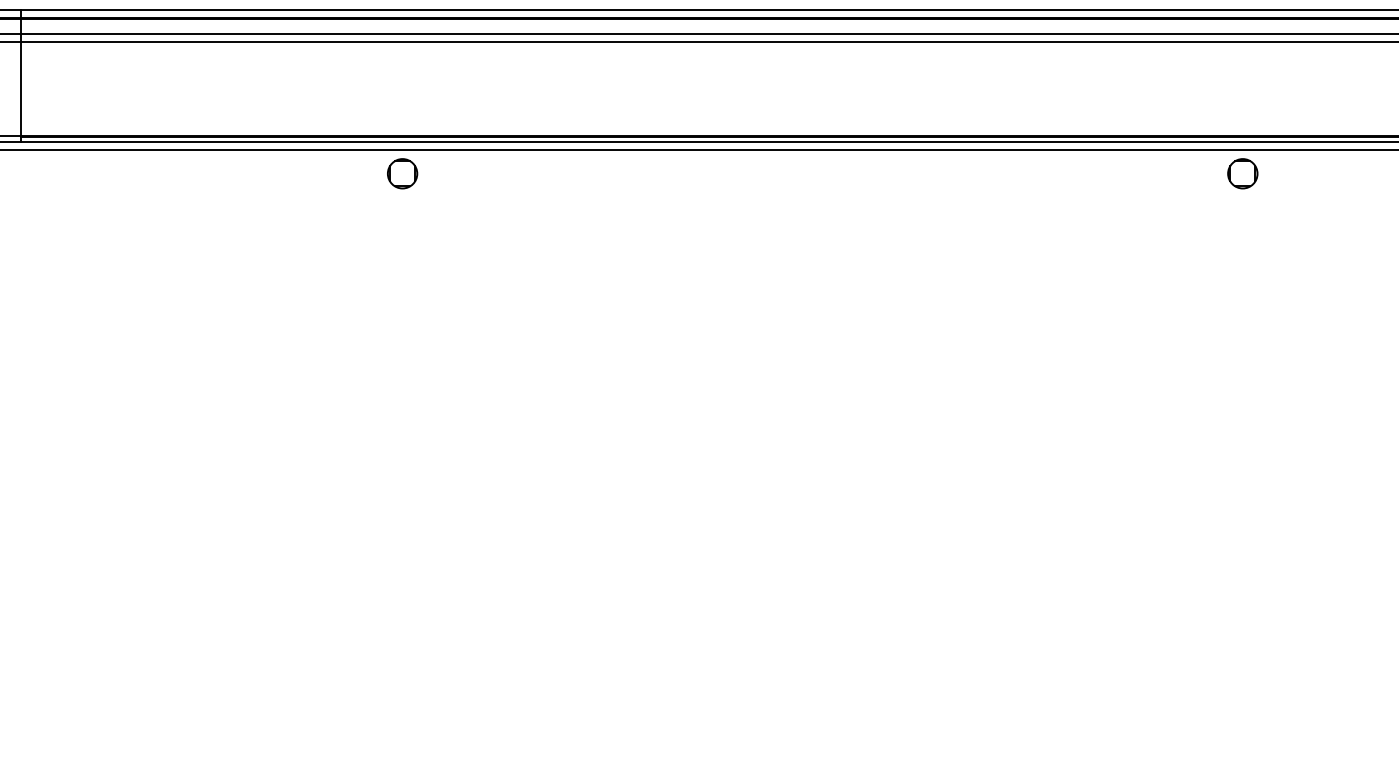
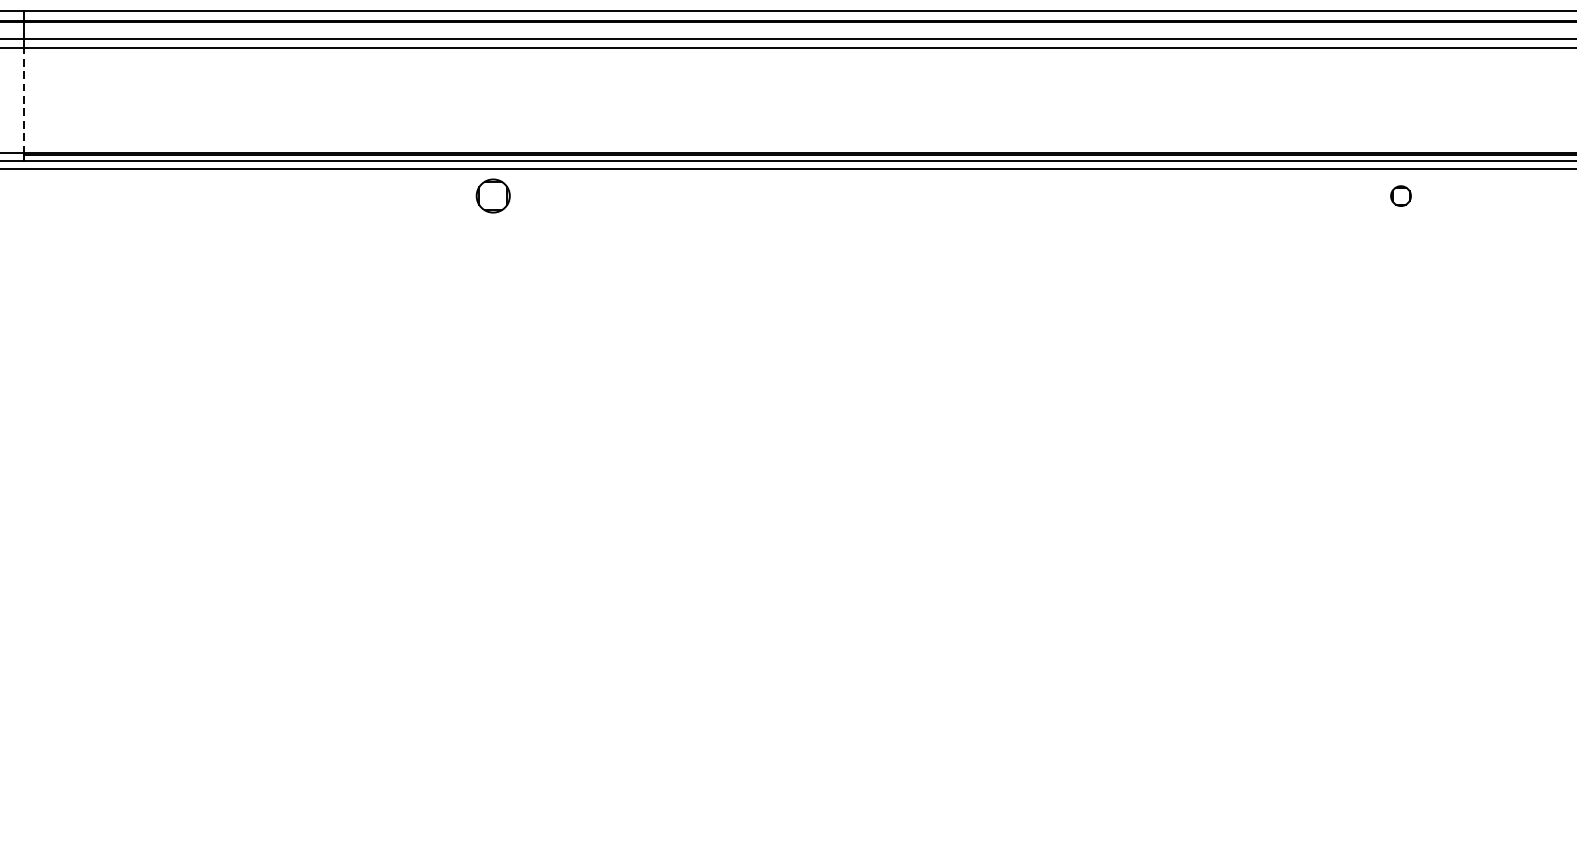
line: (21, 89) -> (24, 101), solid -> dashed
part: (402, 173) -> (493, 195), moved
part: (1242, 173) -> (1400, 195), size x0.6

